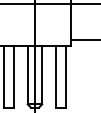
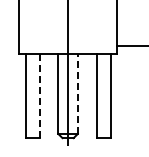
line: (41, 75) -> (77, 94), solid -> dashed
line: (14, 77) -> (39, 96), solid -> dashed

